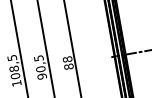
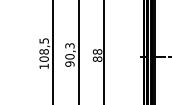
text: (38, 58) -> (69, 45), 90,5 -> 90,3

